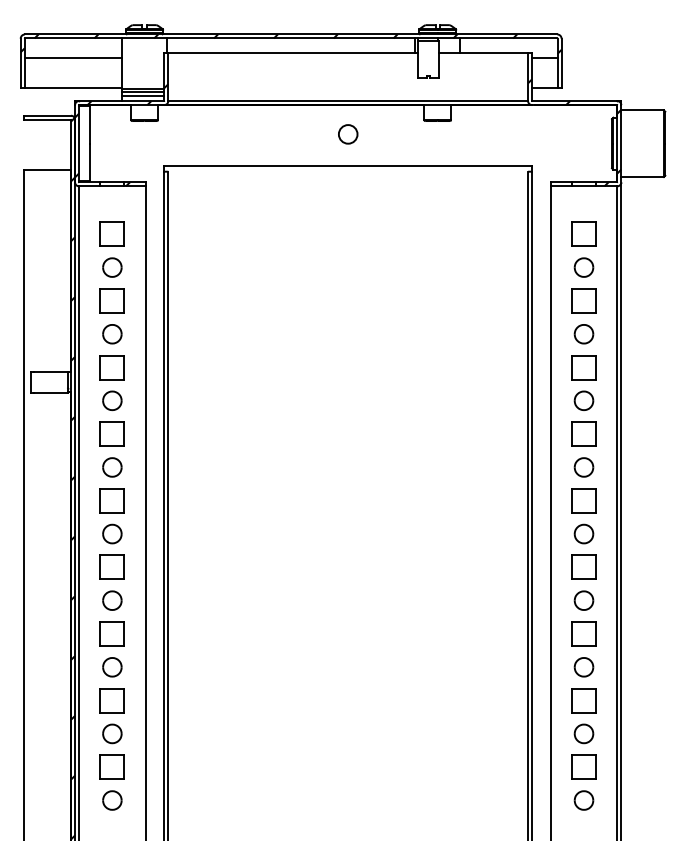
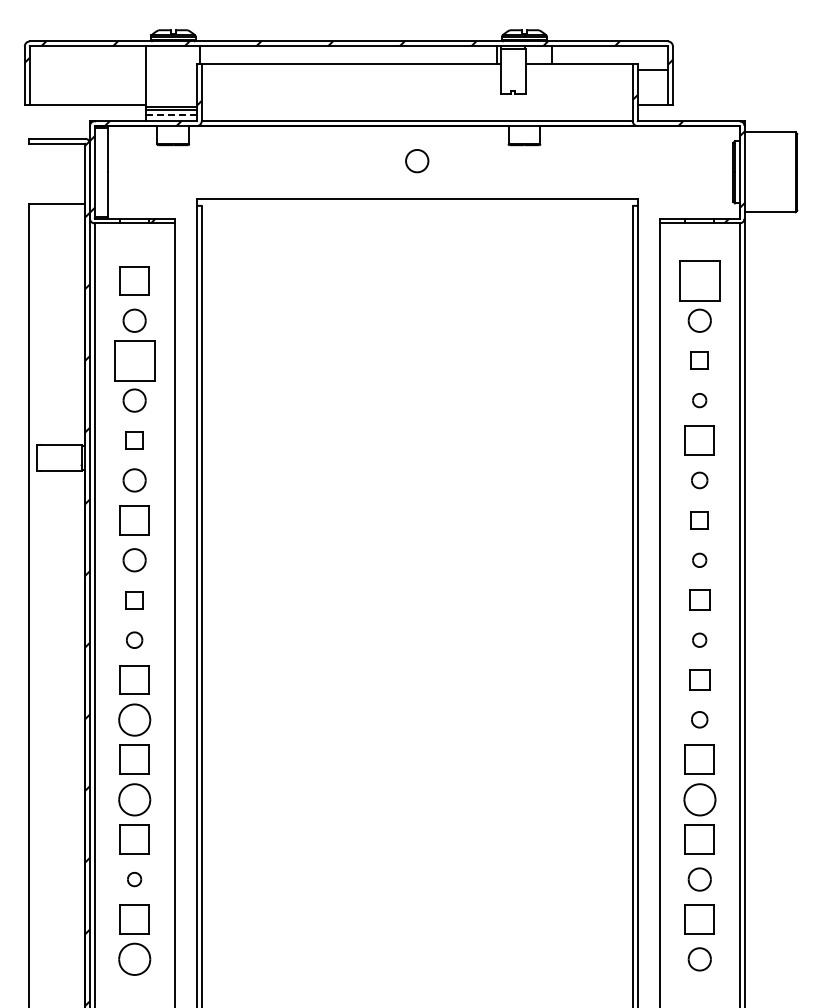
line: (73, 58) -> (87, 70), removed
line: (143, 95) -> (171, 114), solid -> dashed
part: (583, 233) -> (699, 280), size x1.4
part: (112, 300) -> (134, 360), size x1.4
part: (583, 300) -> (699, 360), size x0.6
part: (583, 334) -> (699, 400), size x0.6
part: (112, 367) -> (134, 440), size x0.6
part: (583, 400) -> (699, 480), size x0.7
part: (583, 434) -> (699, 520), size x0.6
part: (583, 467) -> (699, 560), size x0.6
part: (112, 501) -> (134, 600), size x0.6
part: (583, 501) -> (699, 600), size x0.7
part: (112, 534) -> (134, 640), size x0.7
part: (583, 534) -> (699, 640), size x0.6
part: (583, 566) -> (699, 679), size x0.7
part: (112, 600) -> (134, 719), size x1.4
part: (583, 600) -> (699, 719), size x0.7
part: (112, 667) -> (134, 799), size x1.4
part: (583, 667) -> (699, 799), size x1.4
part: (112, 733) -> (134, 879), size x0.6
part: (112, 800) -> (134, 959), size x1.4

